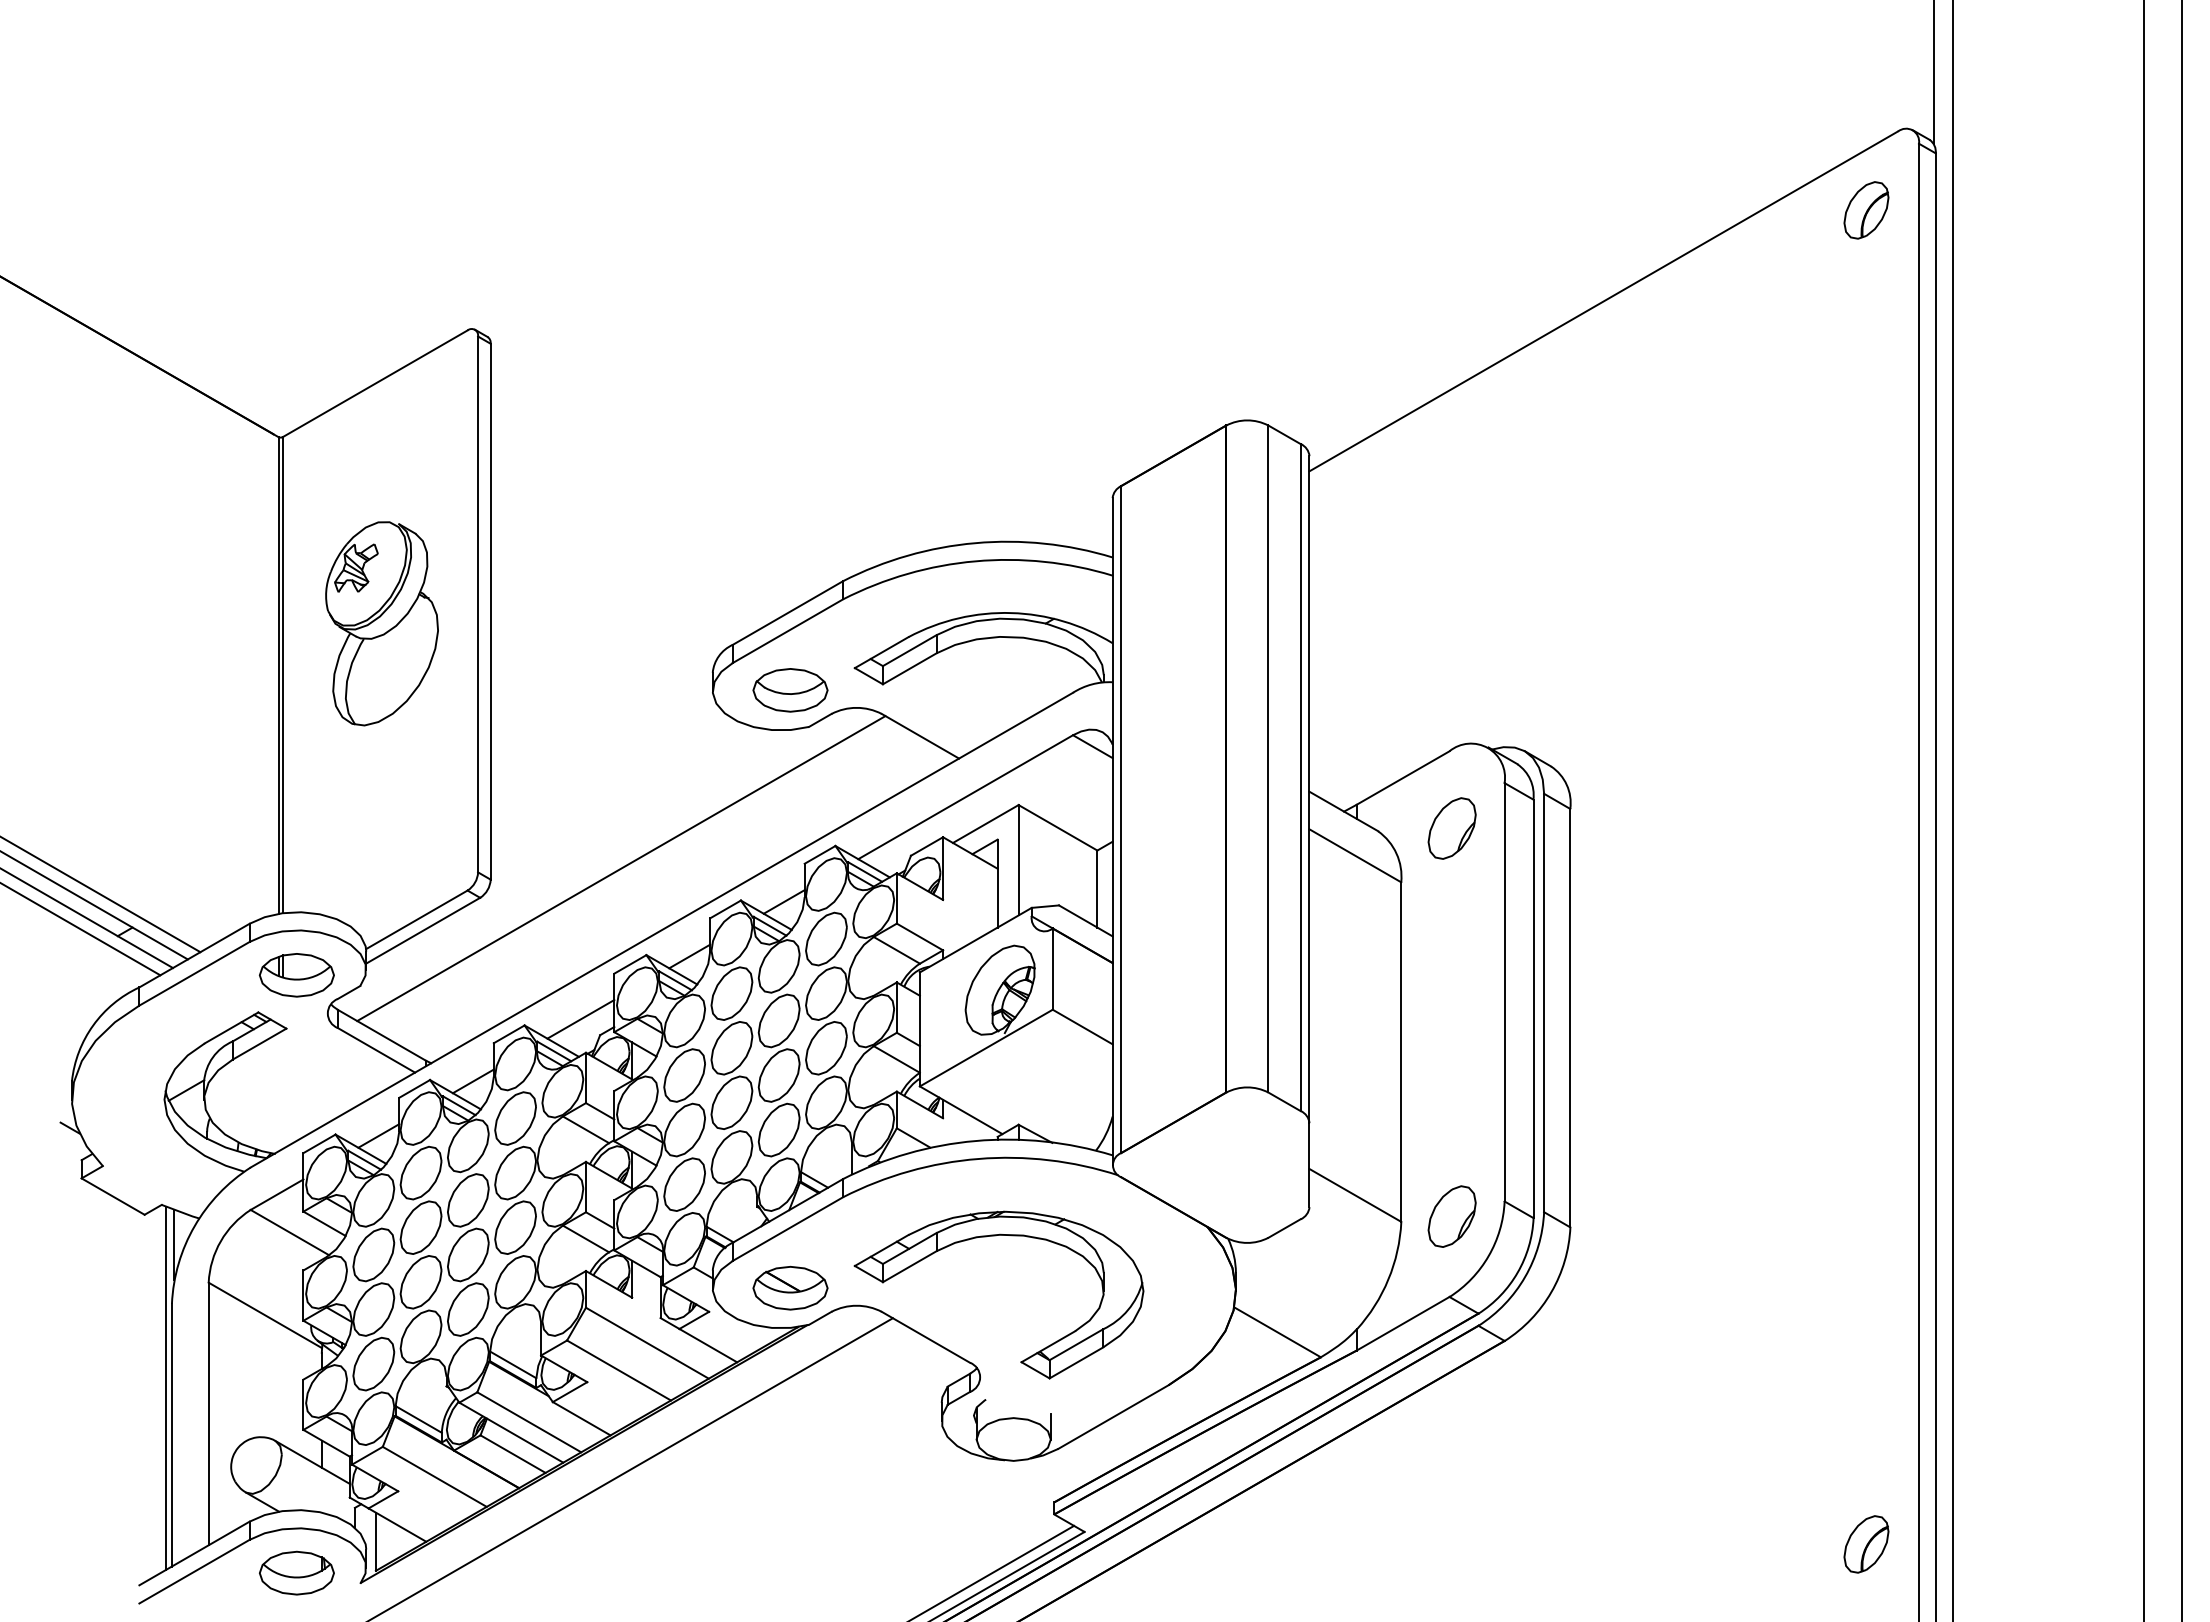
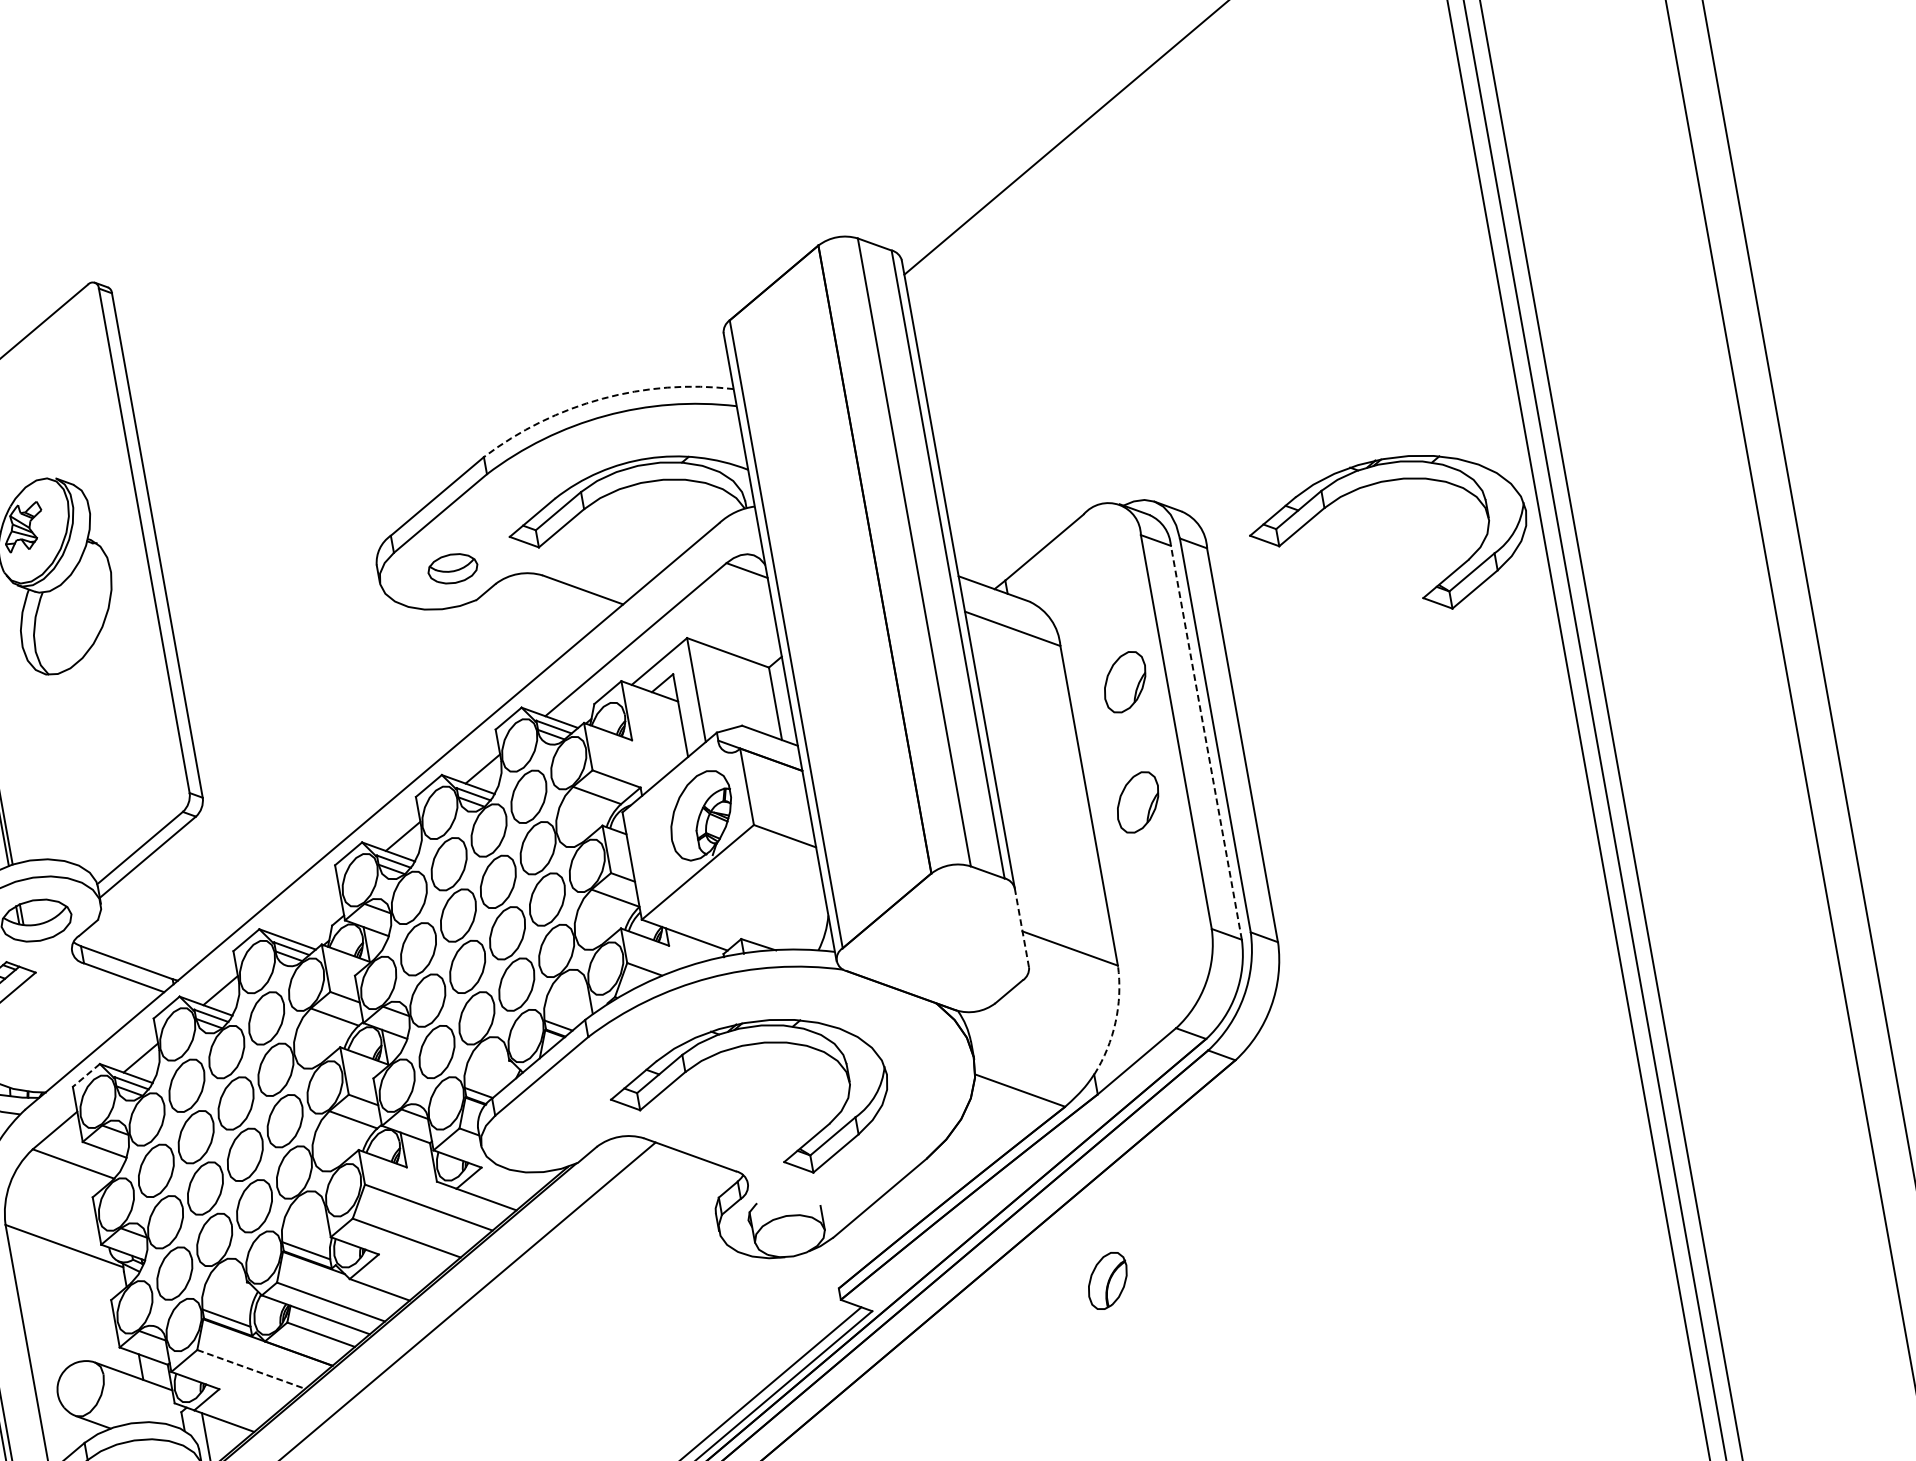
arc: (975, 543) -> (602, 399), solid -> dashed
part: (790, 690) -> (452, 568), size x0.7
part: (1757, 774) -> (1377, 484), added
part: (1451, 828) -> (1124, 682), moved
line: (621, 868) -> (324, 765), removed
line: (1533, 1008) -> (1206, 742), solid -> dashed
line: (580, 1019) -> (311, 914), removed
line: (319, 1143) -> (86, 1075), solid -> dashed
line: (1309, 1165) -> (1021, 928), solid -> dashed
part: (1451, 1216) -> (1137, 802), moved
arc: (1388, 1279) -> (1115, 1022), solid -> dashed
part: (790, 1287) -> (554, 1130), removed
line: (434, 1476) -> (250, 1369), solid -> dashed
part: (1866, 1544) -> (1107, 1281), moved

